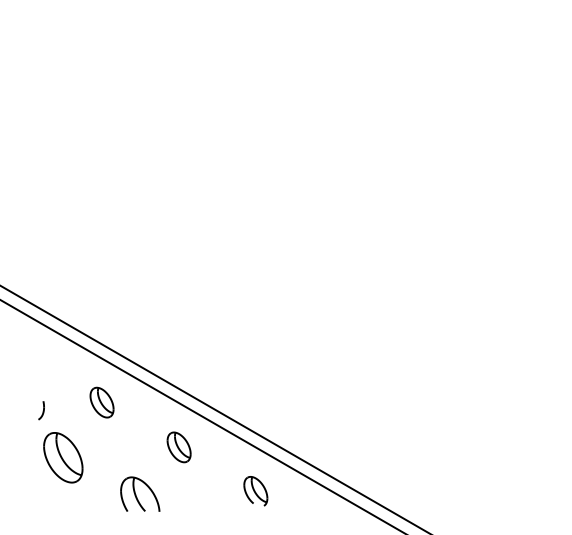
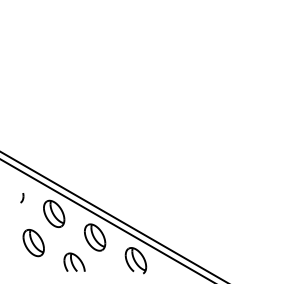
part: (102, 402) -> (54, 213), size x1.67
part: (42, 411) -> (22, 198), moved
part: (179, 447) -> (95, 237), size x1.67
part: (254, 490) -> (135, 260), size x1.67

